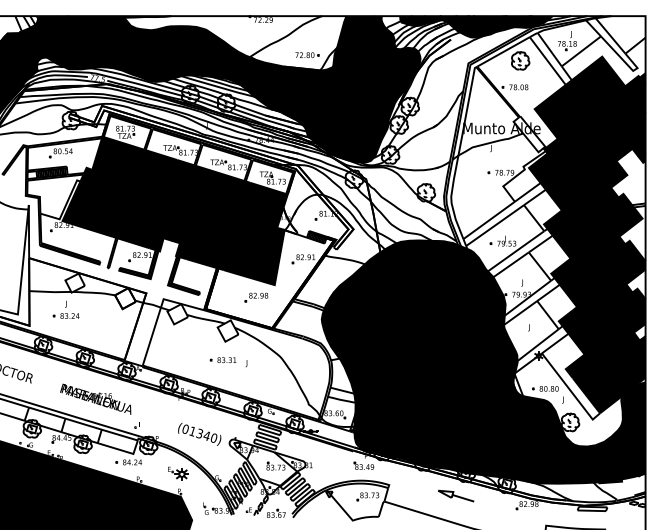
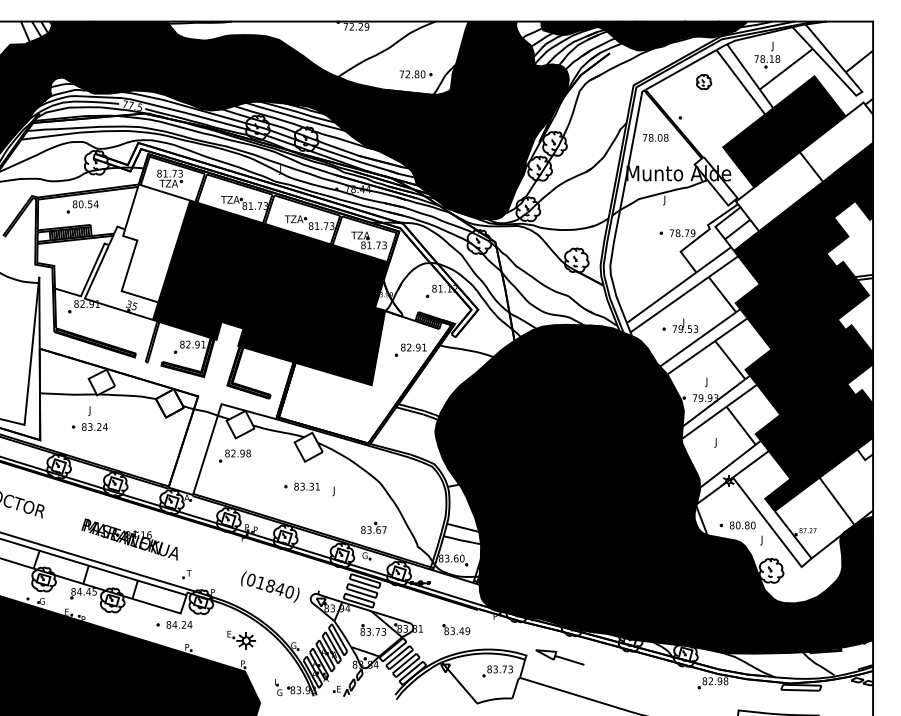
part: (520, 60) -> (703, 81), size x0.6
text: (518, 87) -> (655, 137), moved
fill: (587, 129) -> (794, 174), removed
fill: (101, 186) -> (137, 251), removed
part: (256, 297) -> (234, 455), moved
fill: (608, 372) -> (823, 503), removed
text: (199, 433) -> (270, 585), (01340) -> (01840)
part: (364, 465) -> (456, 629), moved
part: (455, 496) -> (559, 657), moved
part: (276, 513) -> (373, 527), moved

